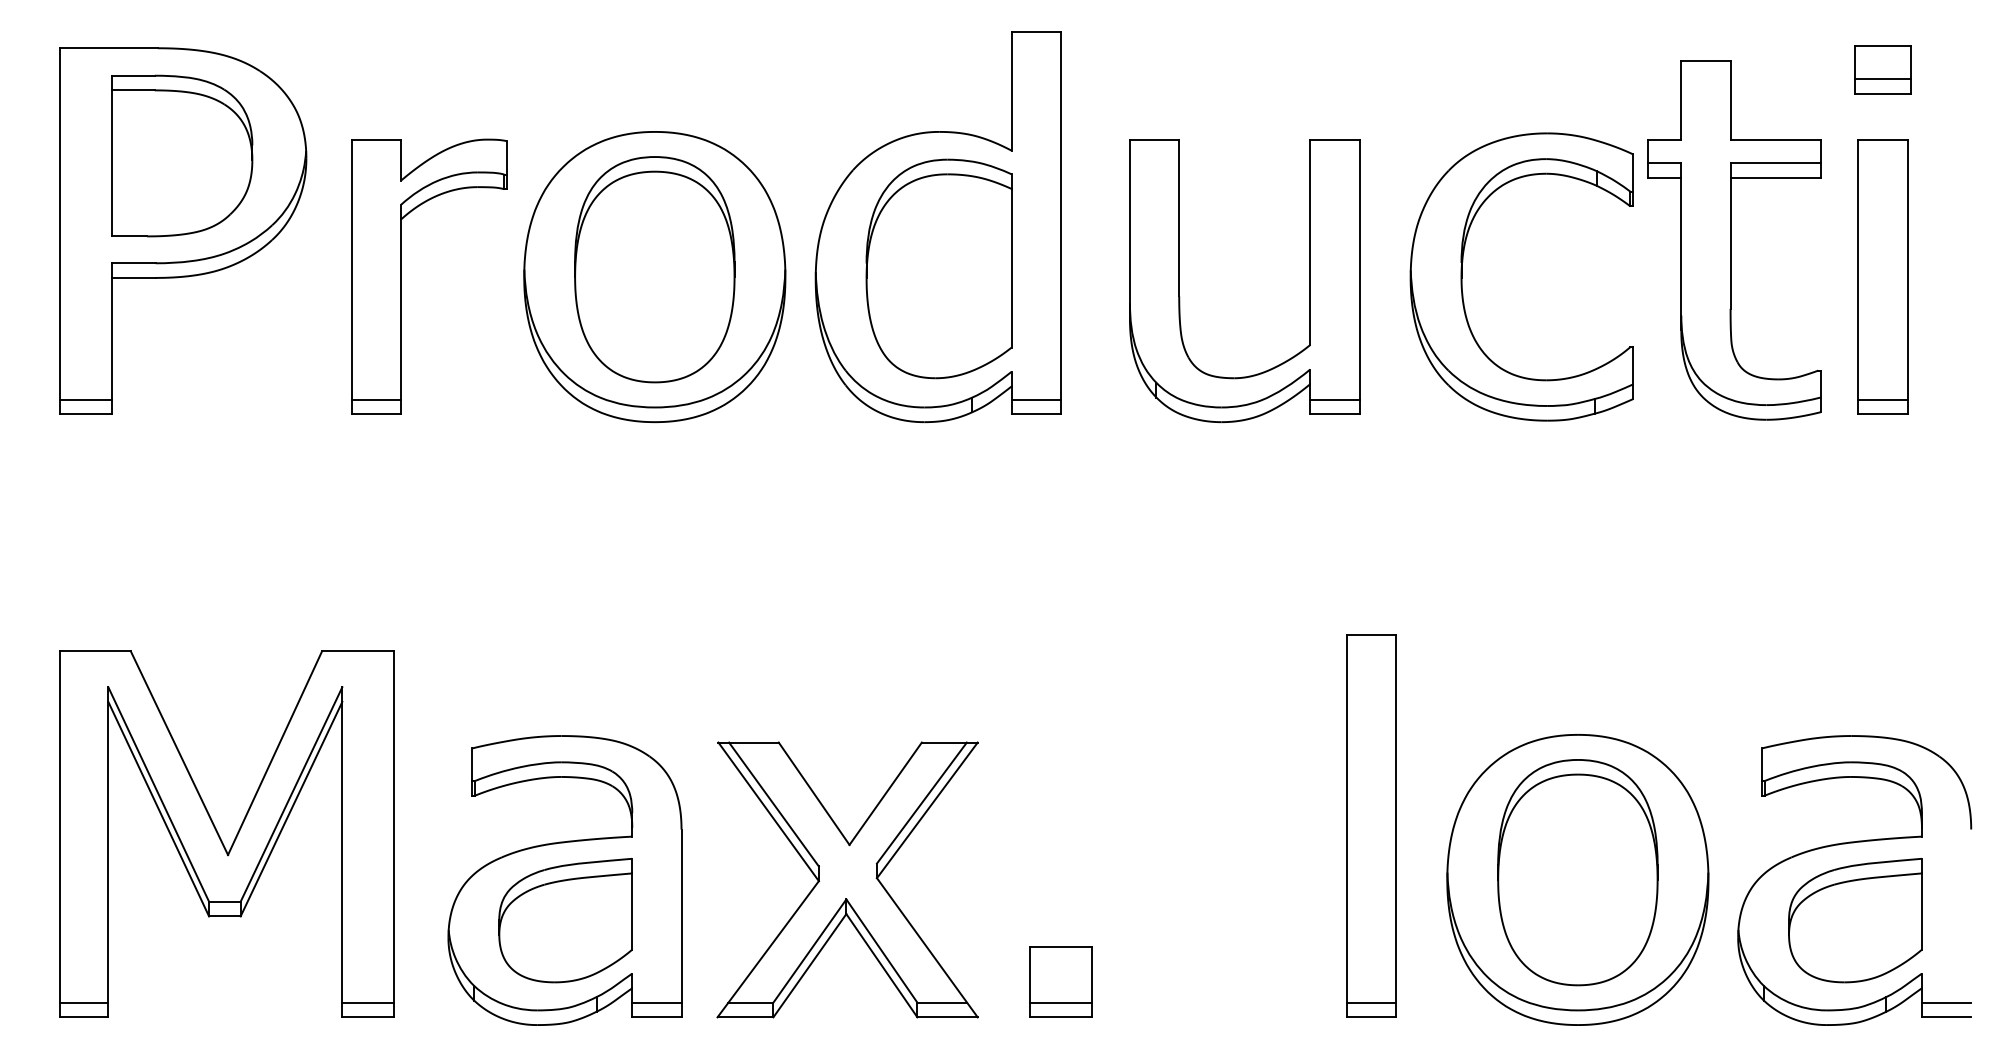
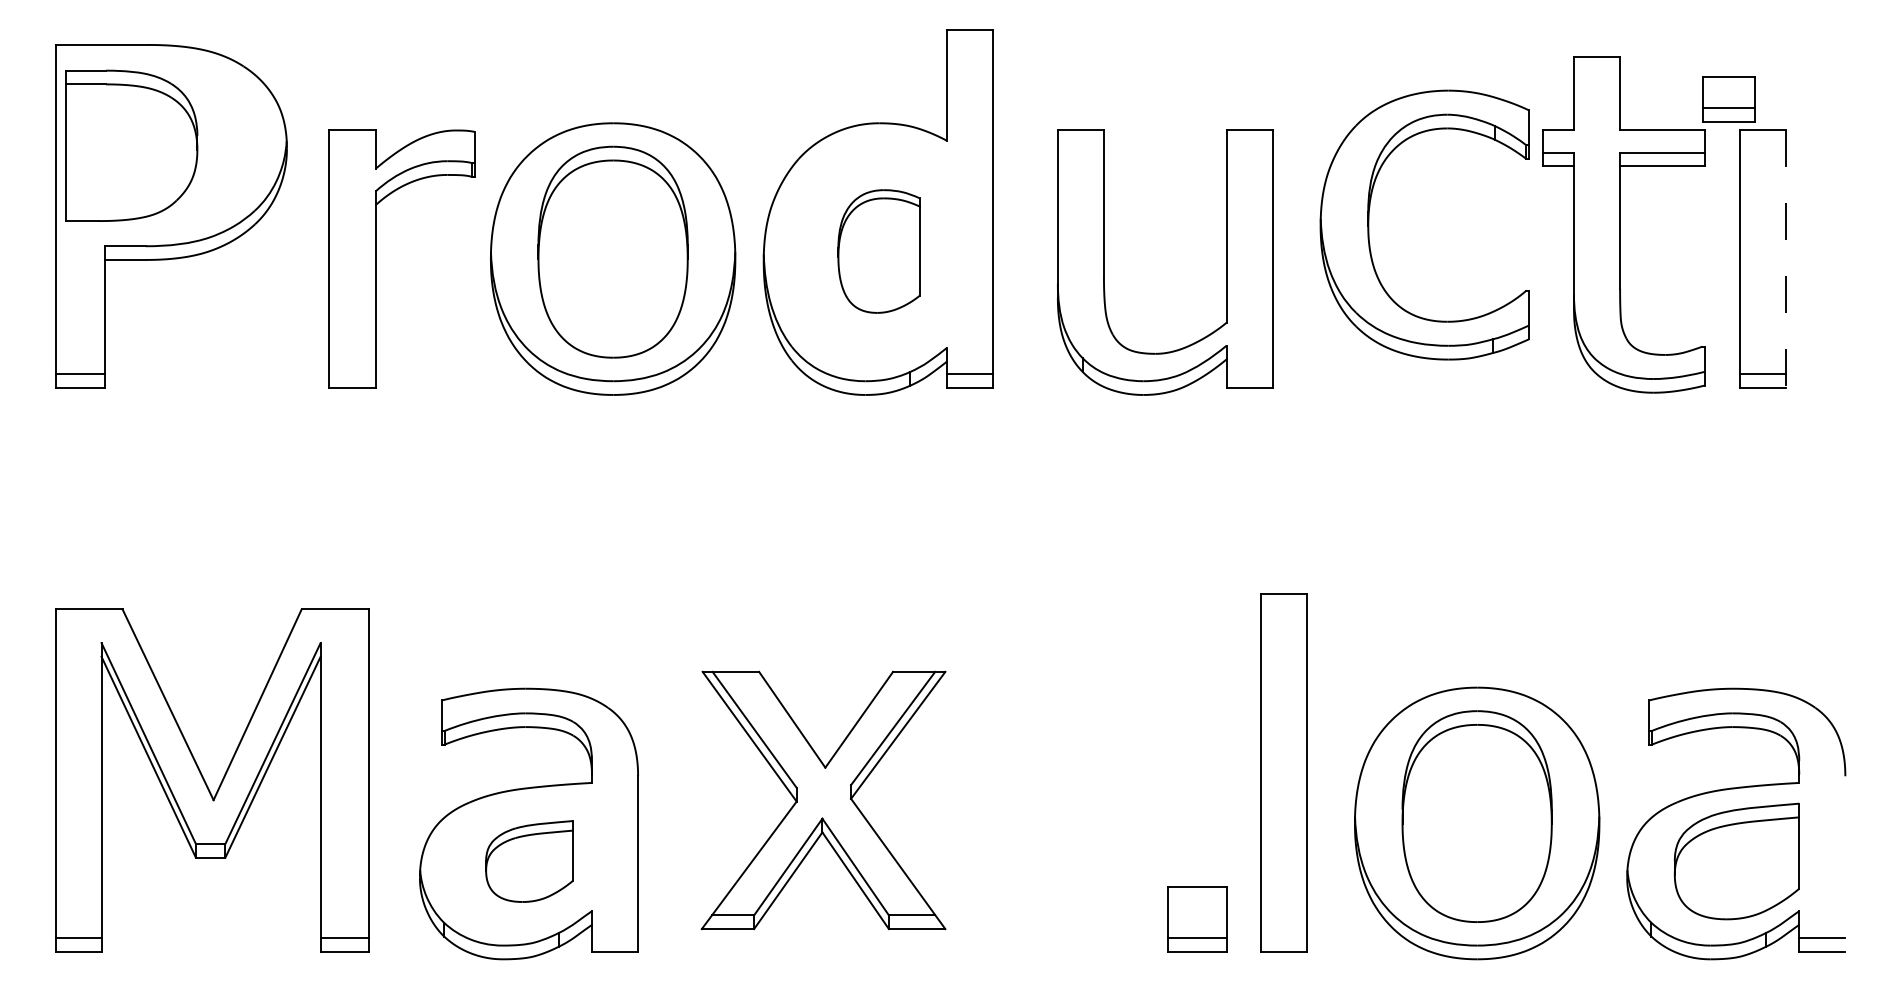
part: (1882, 70) -> (1728, 99), moved
part: (181, 155) -> (131, 145), moved
part: (938, 268) -> (878, 251), size x0.6
part: (1462, 276) -> (1369, 224), moved
line: (1907, 277) -> (1785, 259), solid -> dashed
line: (376, 399) -> (352, 373), removed
line: (1334, 399) -> (1249, 373), removed
part: (847, 879) -> (823, 800), moved
part: (565, 920) -> (529, 861), size x0.7
part: (1061, 982) -> (1197, 919), moved
line: (657, 1002) -> (615, 938), removed
line: (1370, 1002) -> (1283, 938), removed

